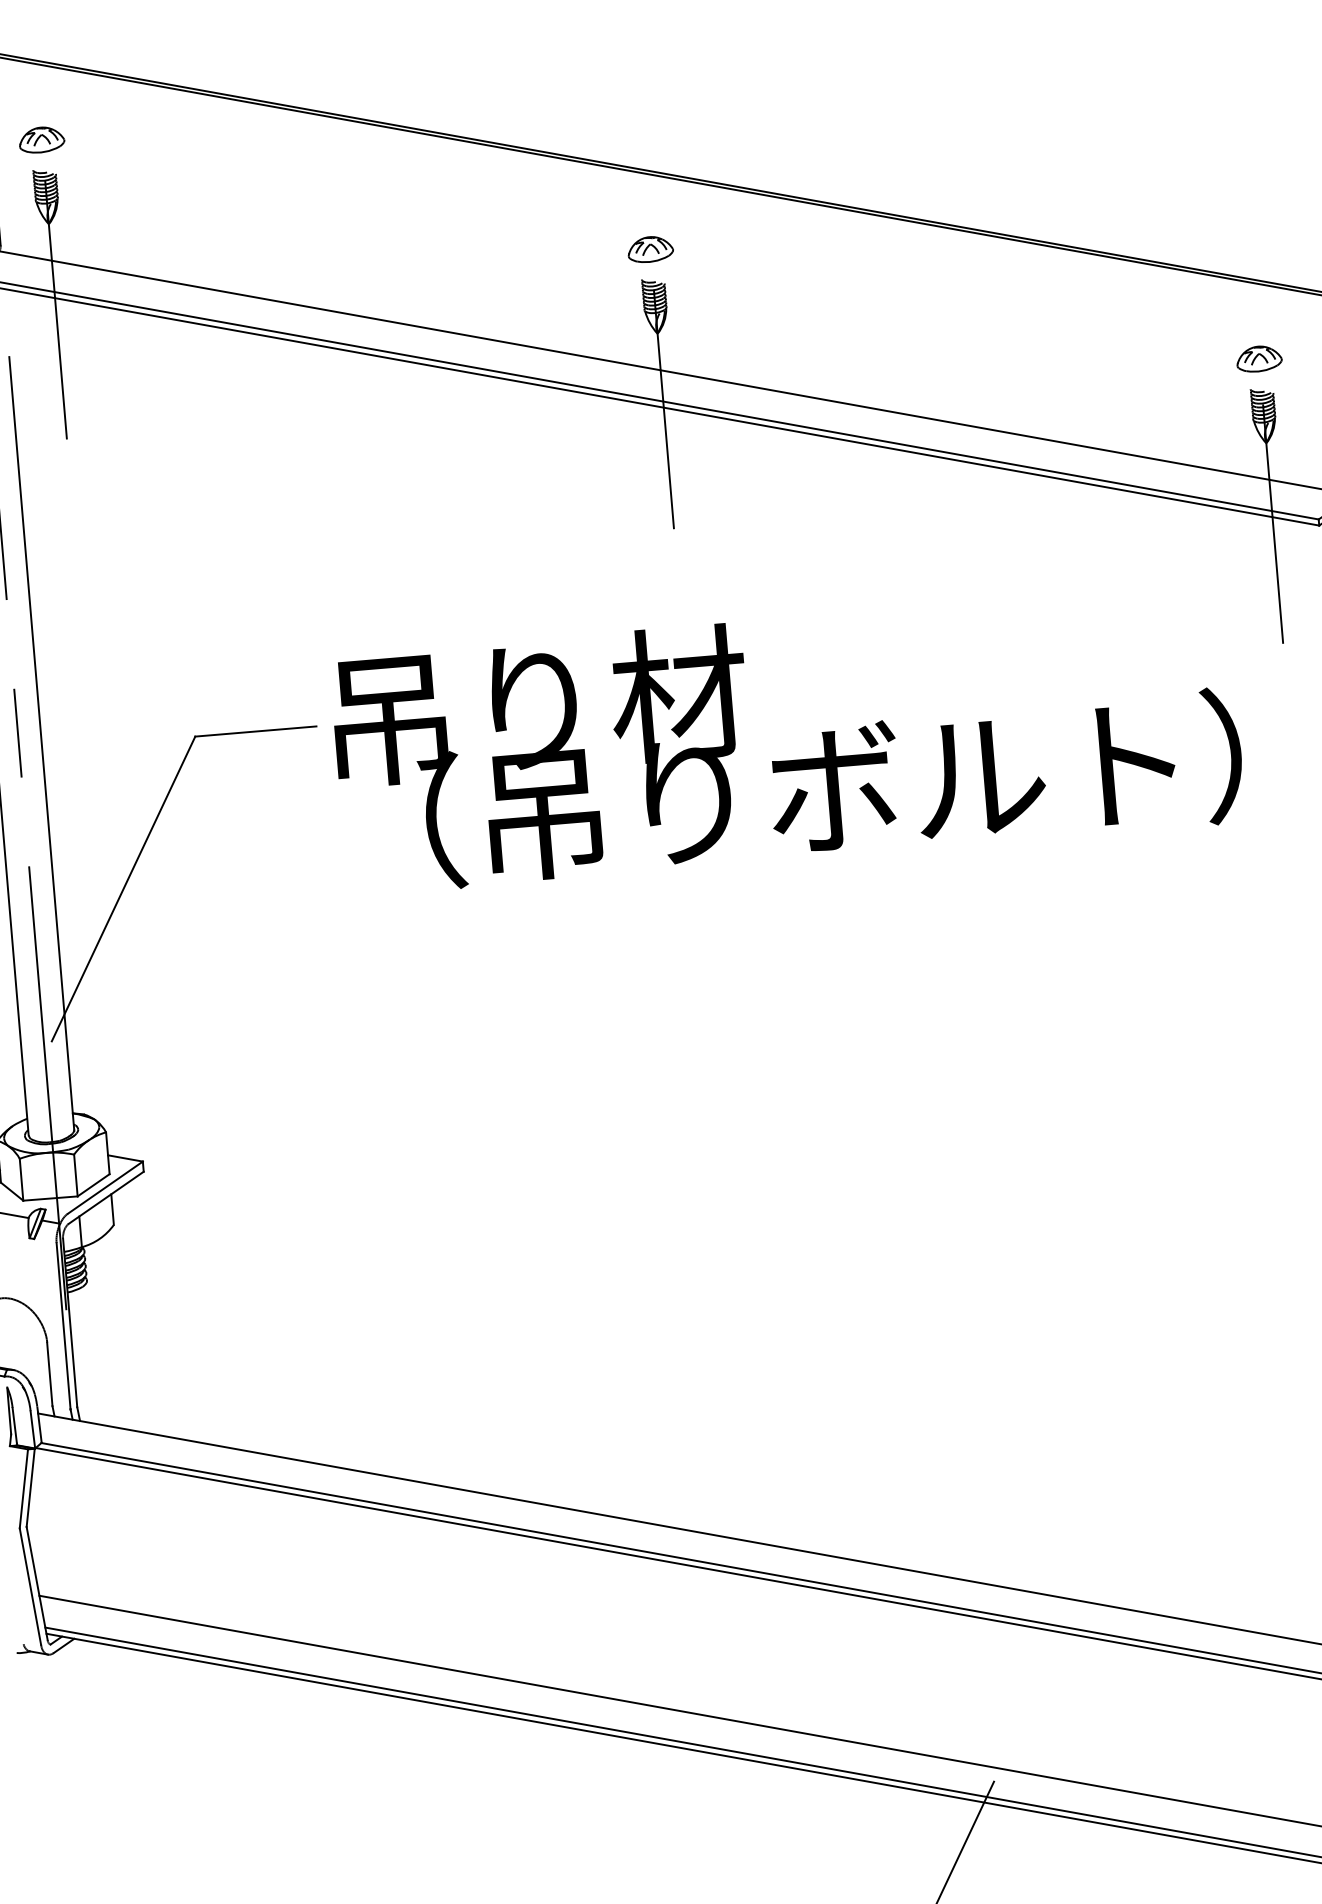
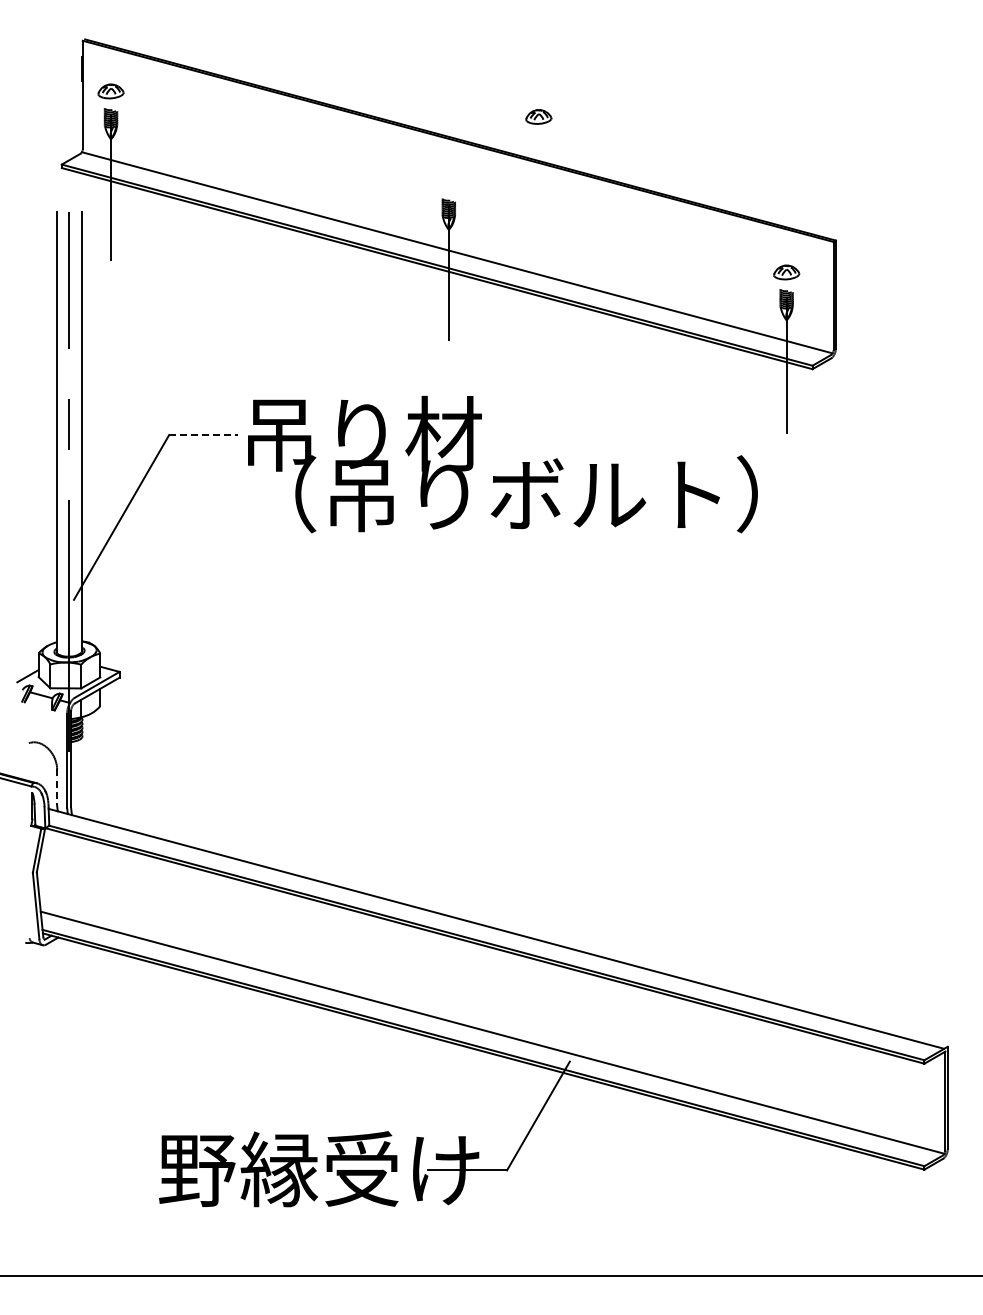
part: (649, 248) -> (538, 116), moved
line: (257, 730) -> (204, 434), solid -> dashed
line: (50, 1374) -> (57, 787), solid -> dashed

